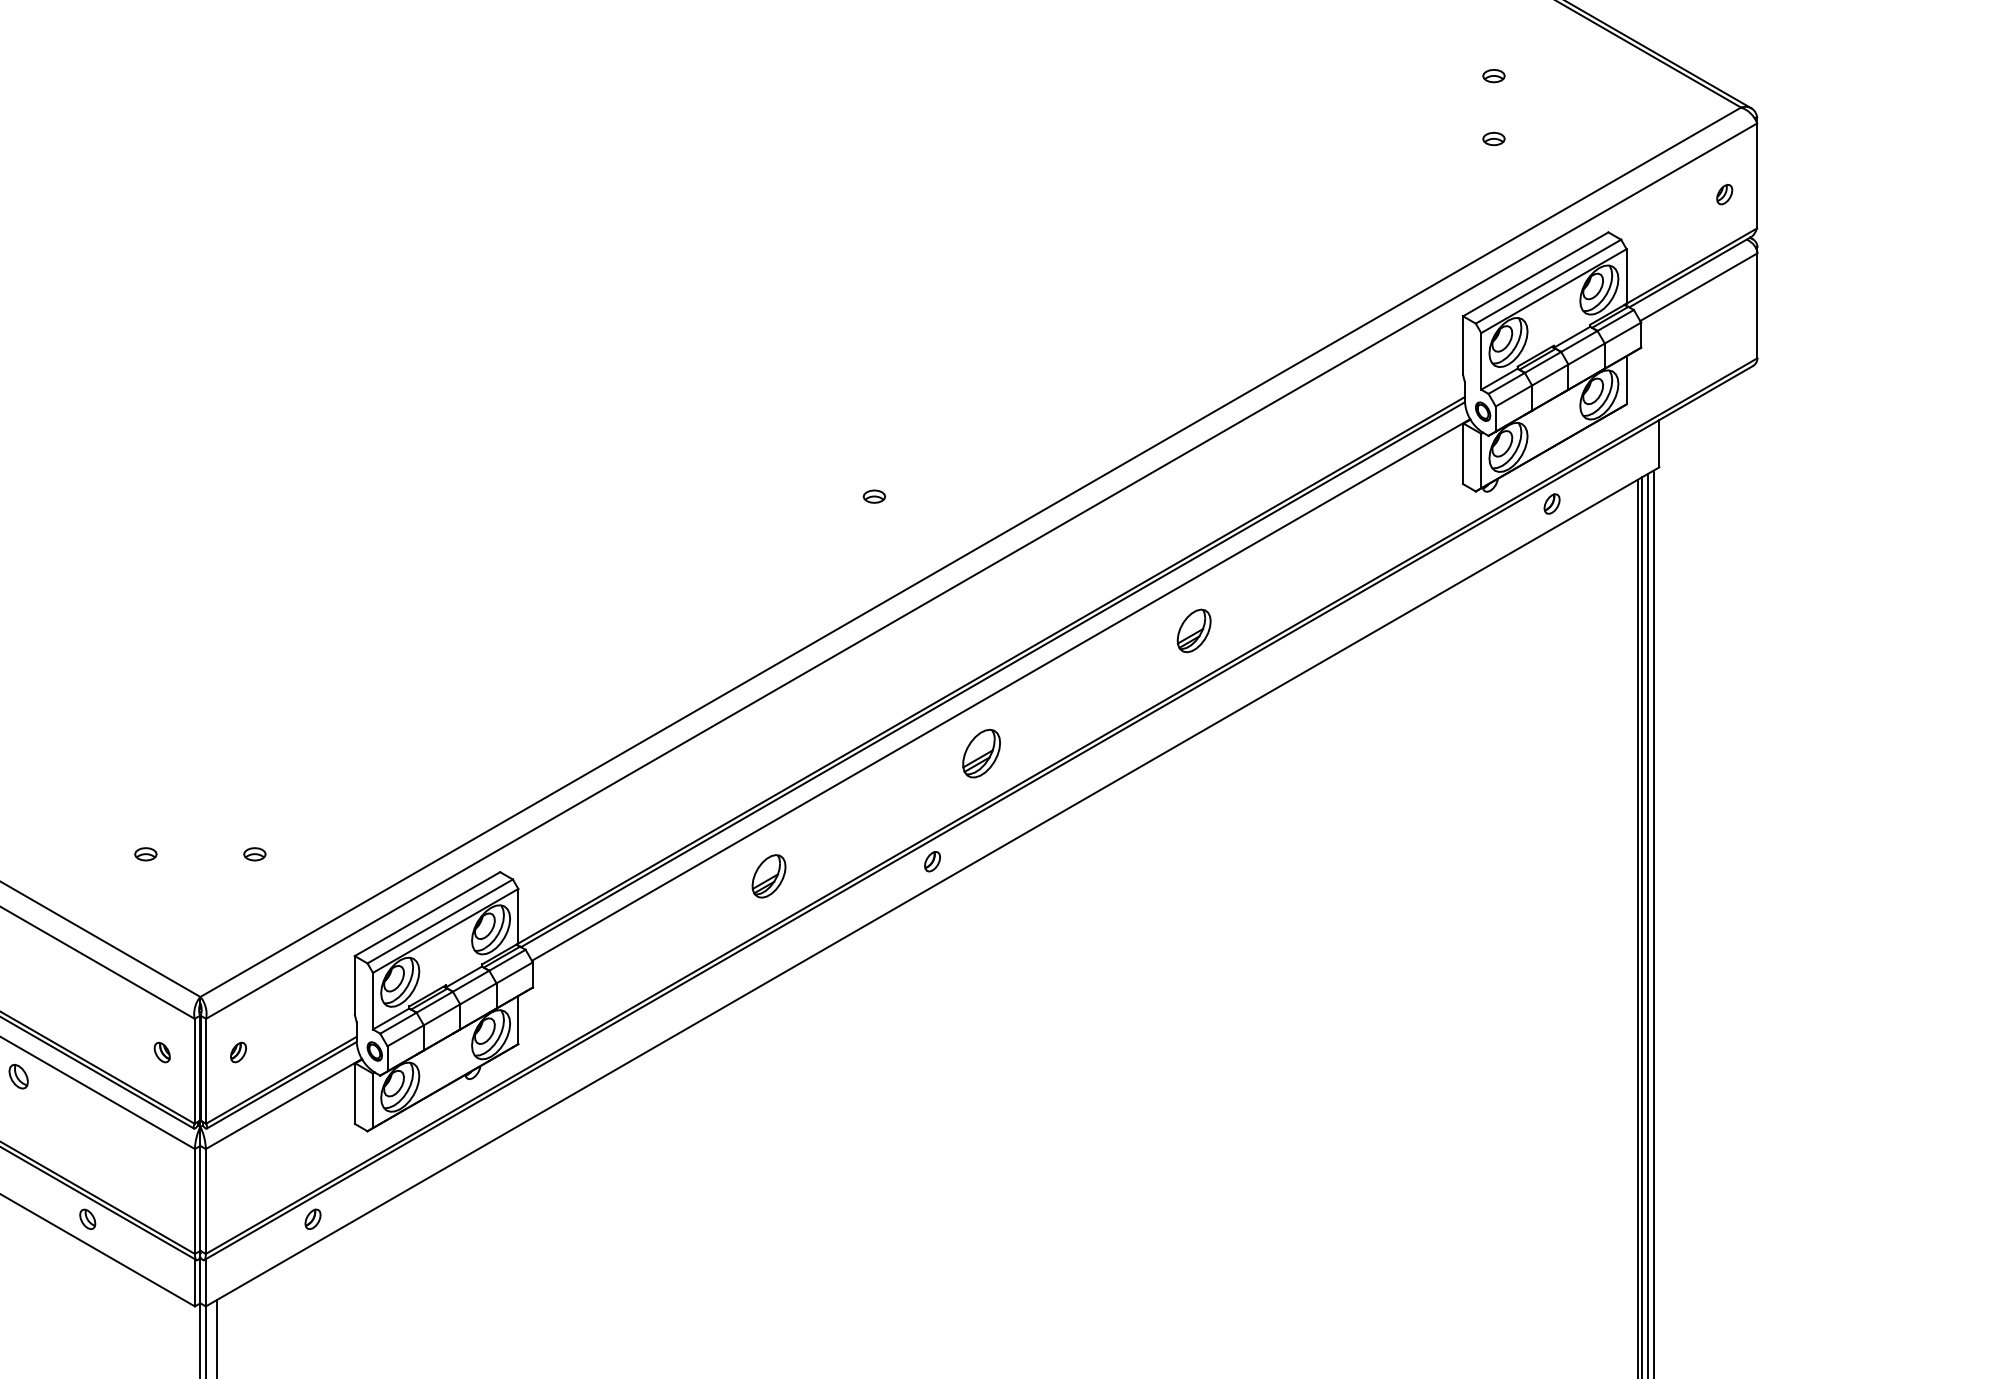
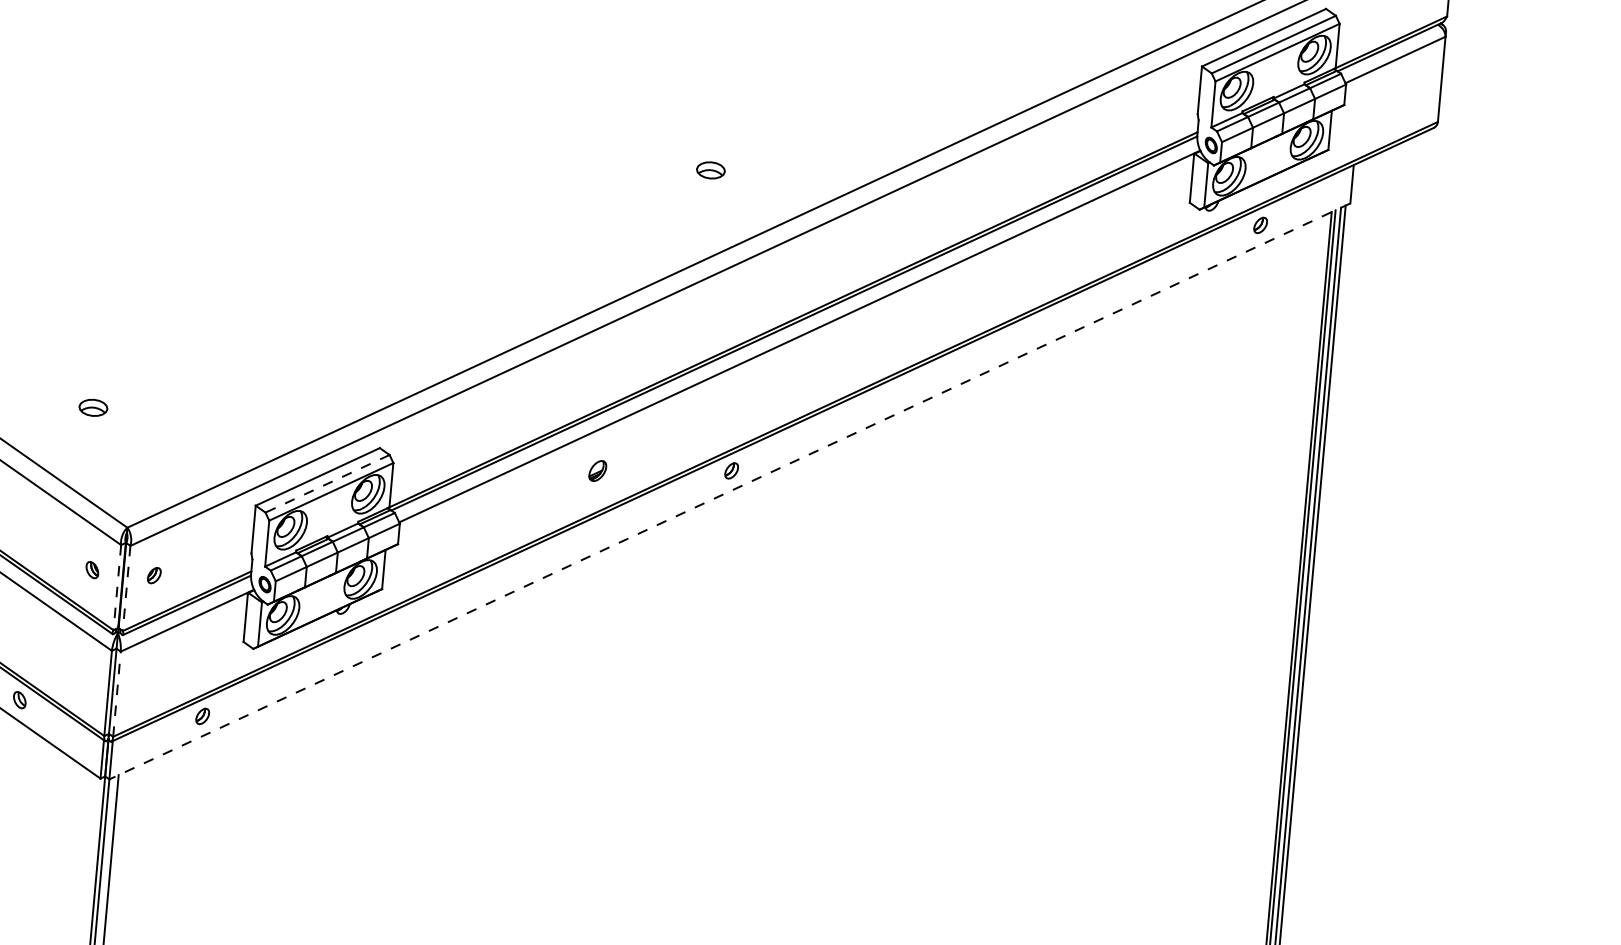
part: (874, 496) -> (711, 170), size x1.6
part: (1193, 630) -> (960, 302), removed
part: (981, 753) -> (779, 386), removed
part: (145, 854) -> (93, 408), size x1.6
part: (254, 854) -> (181, 415), removed
part: (768, 876) -> (597, 471), size x0.6
line: (932, 887) -> (729, 491), solid -> dashed
line: (440, 921) -> (327, 483), solid -> dashed
line: (194, 1071) -> (117, 587), solid -> dashed
line: (206, 1071) -> (126, 588), solid -> dashed
line: (205, 1201) -> (116, 694), solid -> dashed

